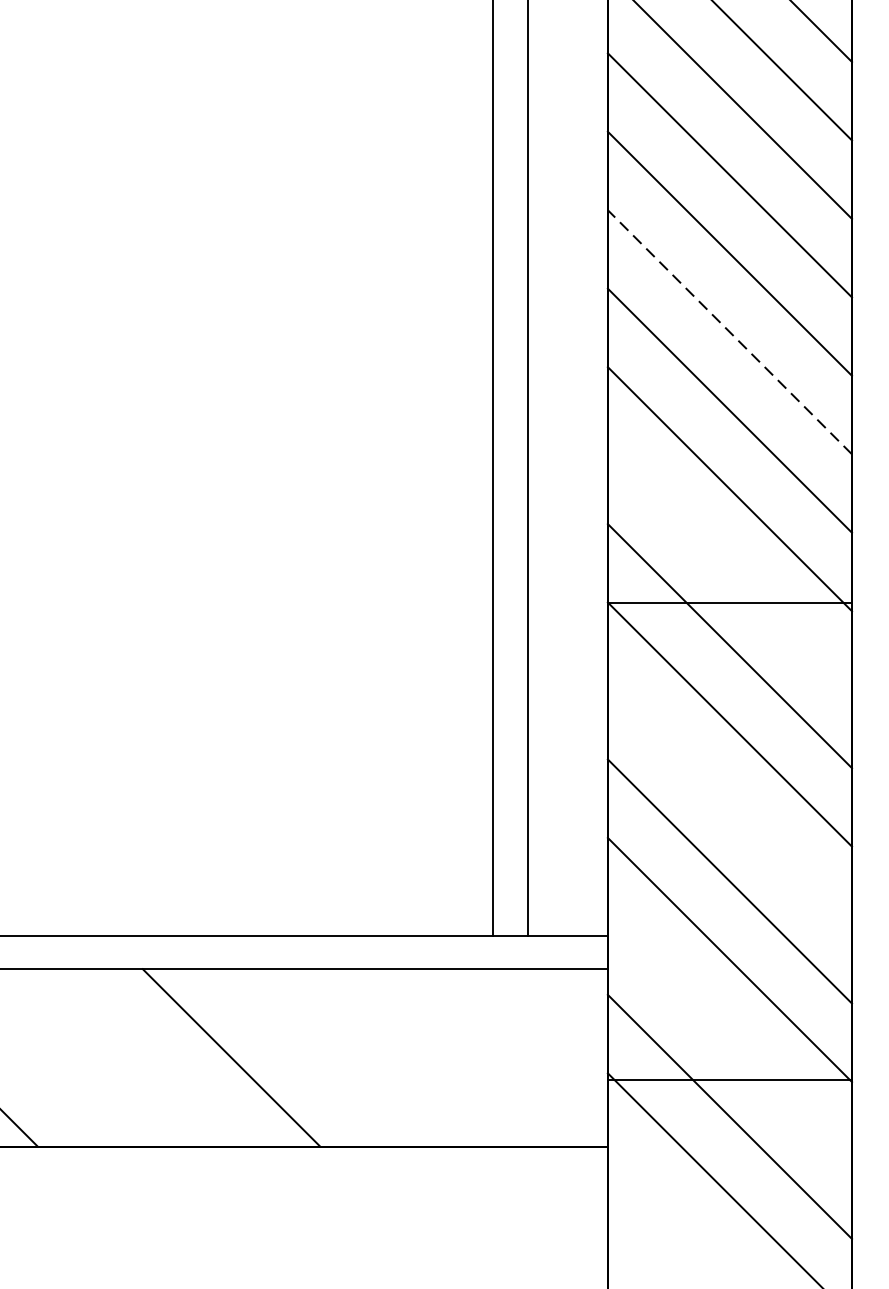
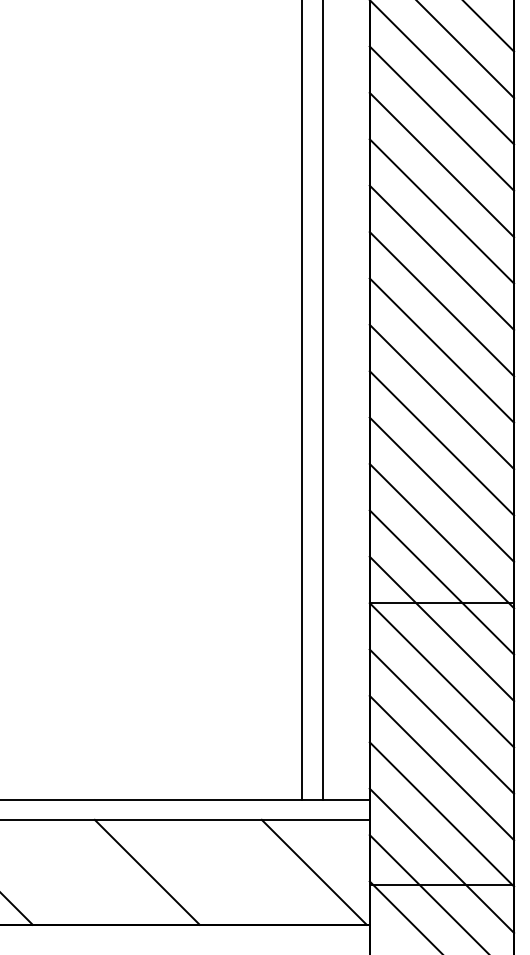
line: (729, 332) -> (441, 443), dashed -> solid
line: (729, 567) -> (441, 582), added
line: (729, 802) -> (441, 721), added
line: (729, 1037) -> (441, 860), added
line: (512, 1056) -> (313, 871), added

